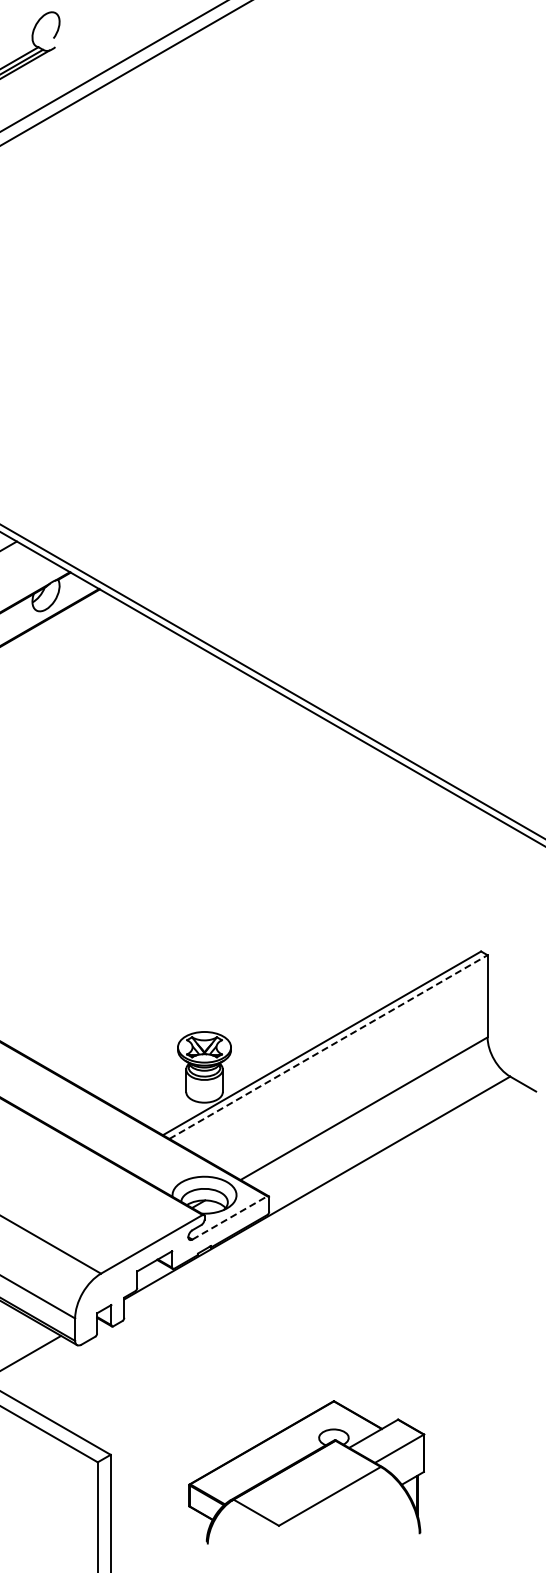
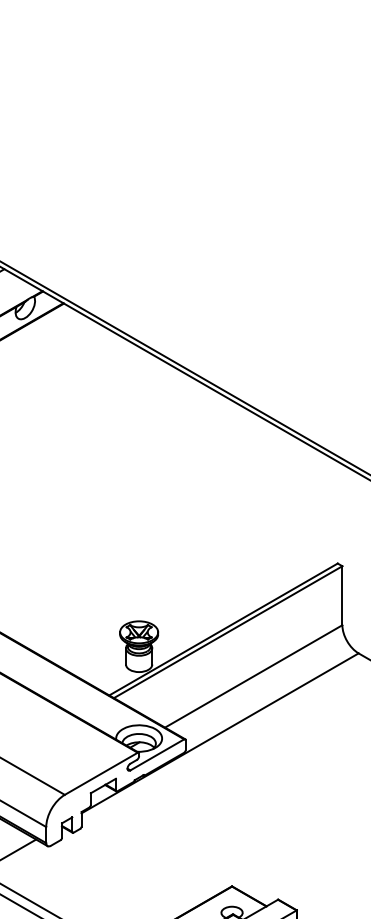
line: (328, 1047) -> (228, 632), dashed -> solid
line: (230, 1217) -> (157, 754), dashed -> solid

